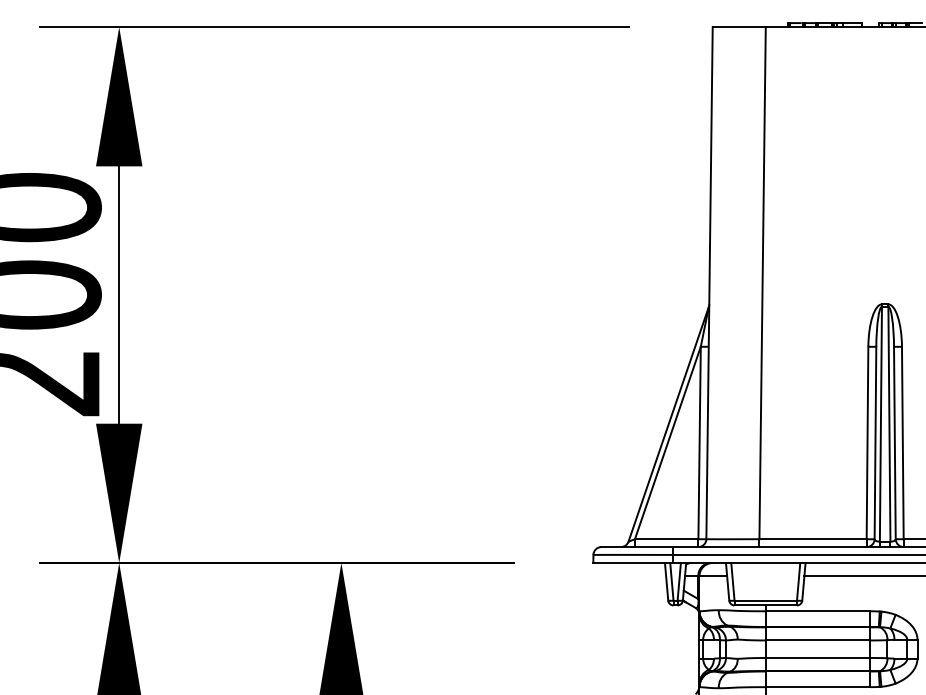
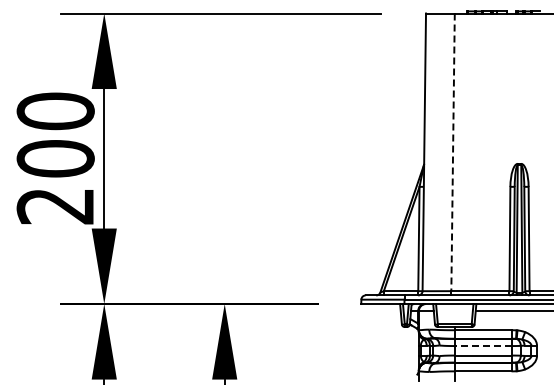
line: (763, 283) -> (453, 152), solid -> dashed
line: (816, 641) -> (482, 346), solid -> dashed

